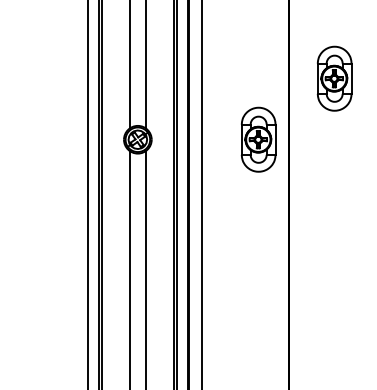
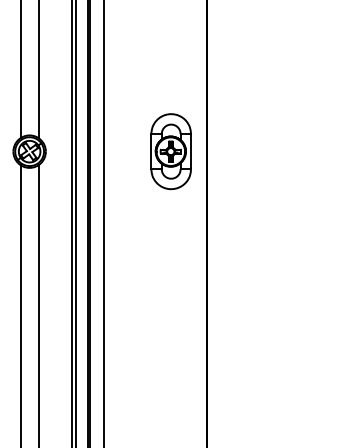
part: (334, 78) -> (260, 79), removed

